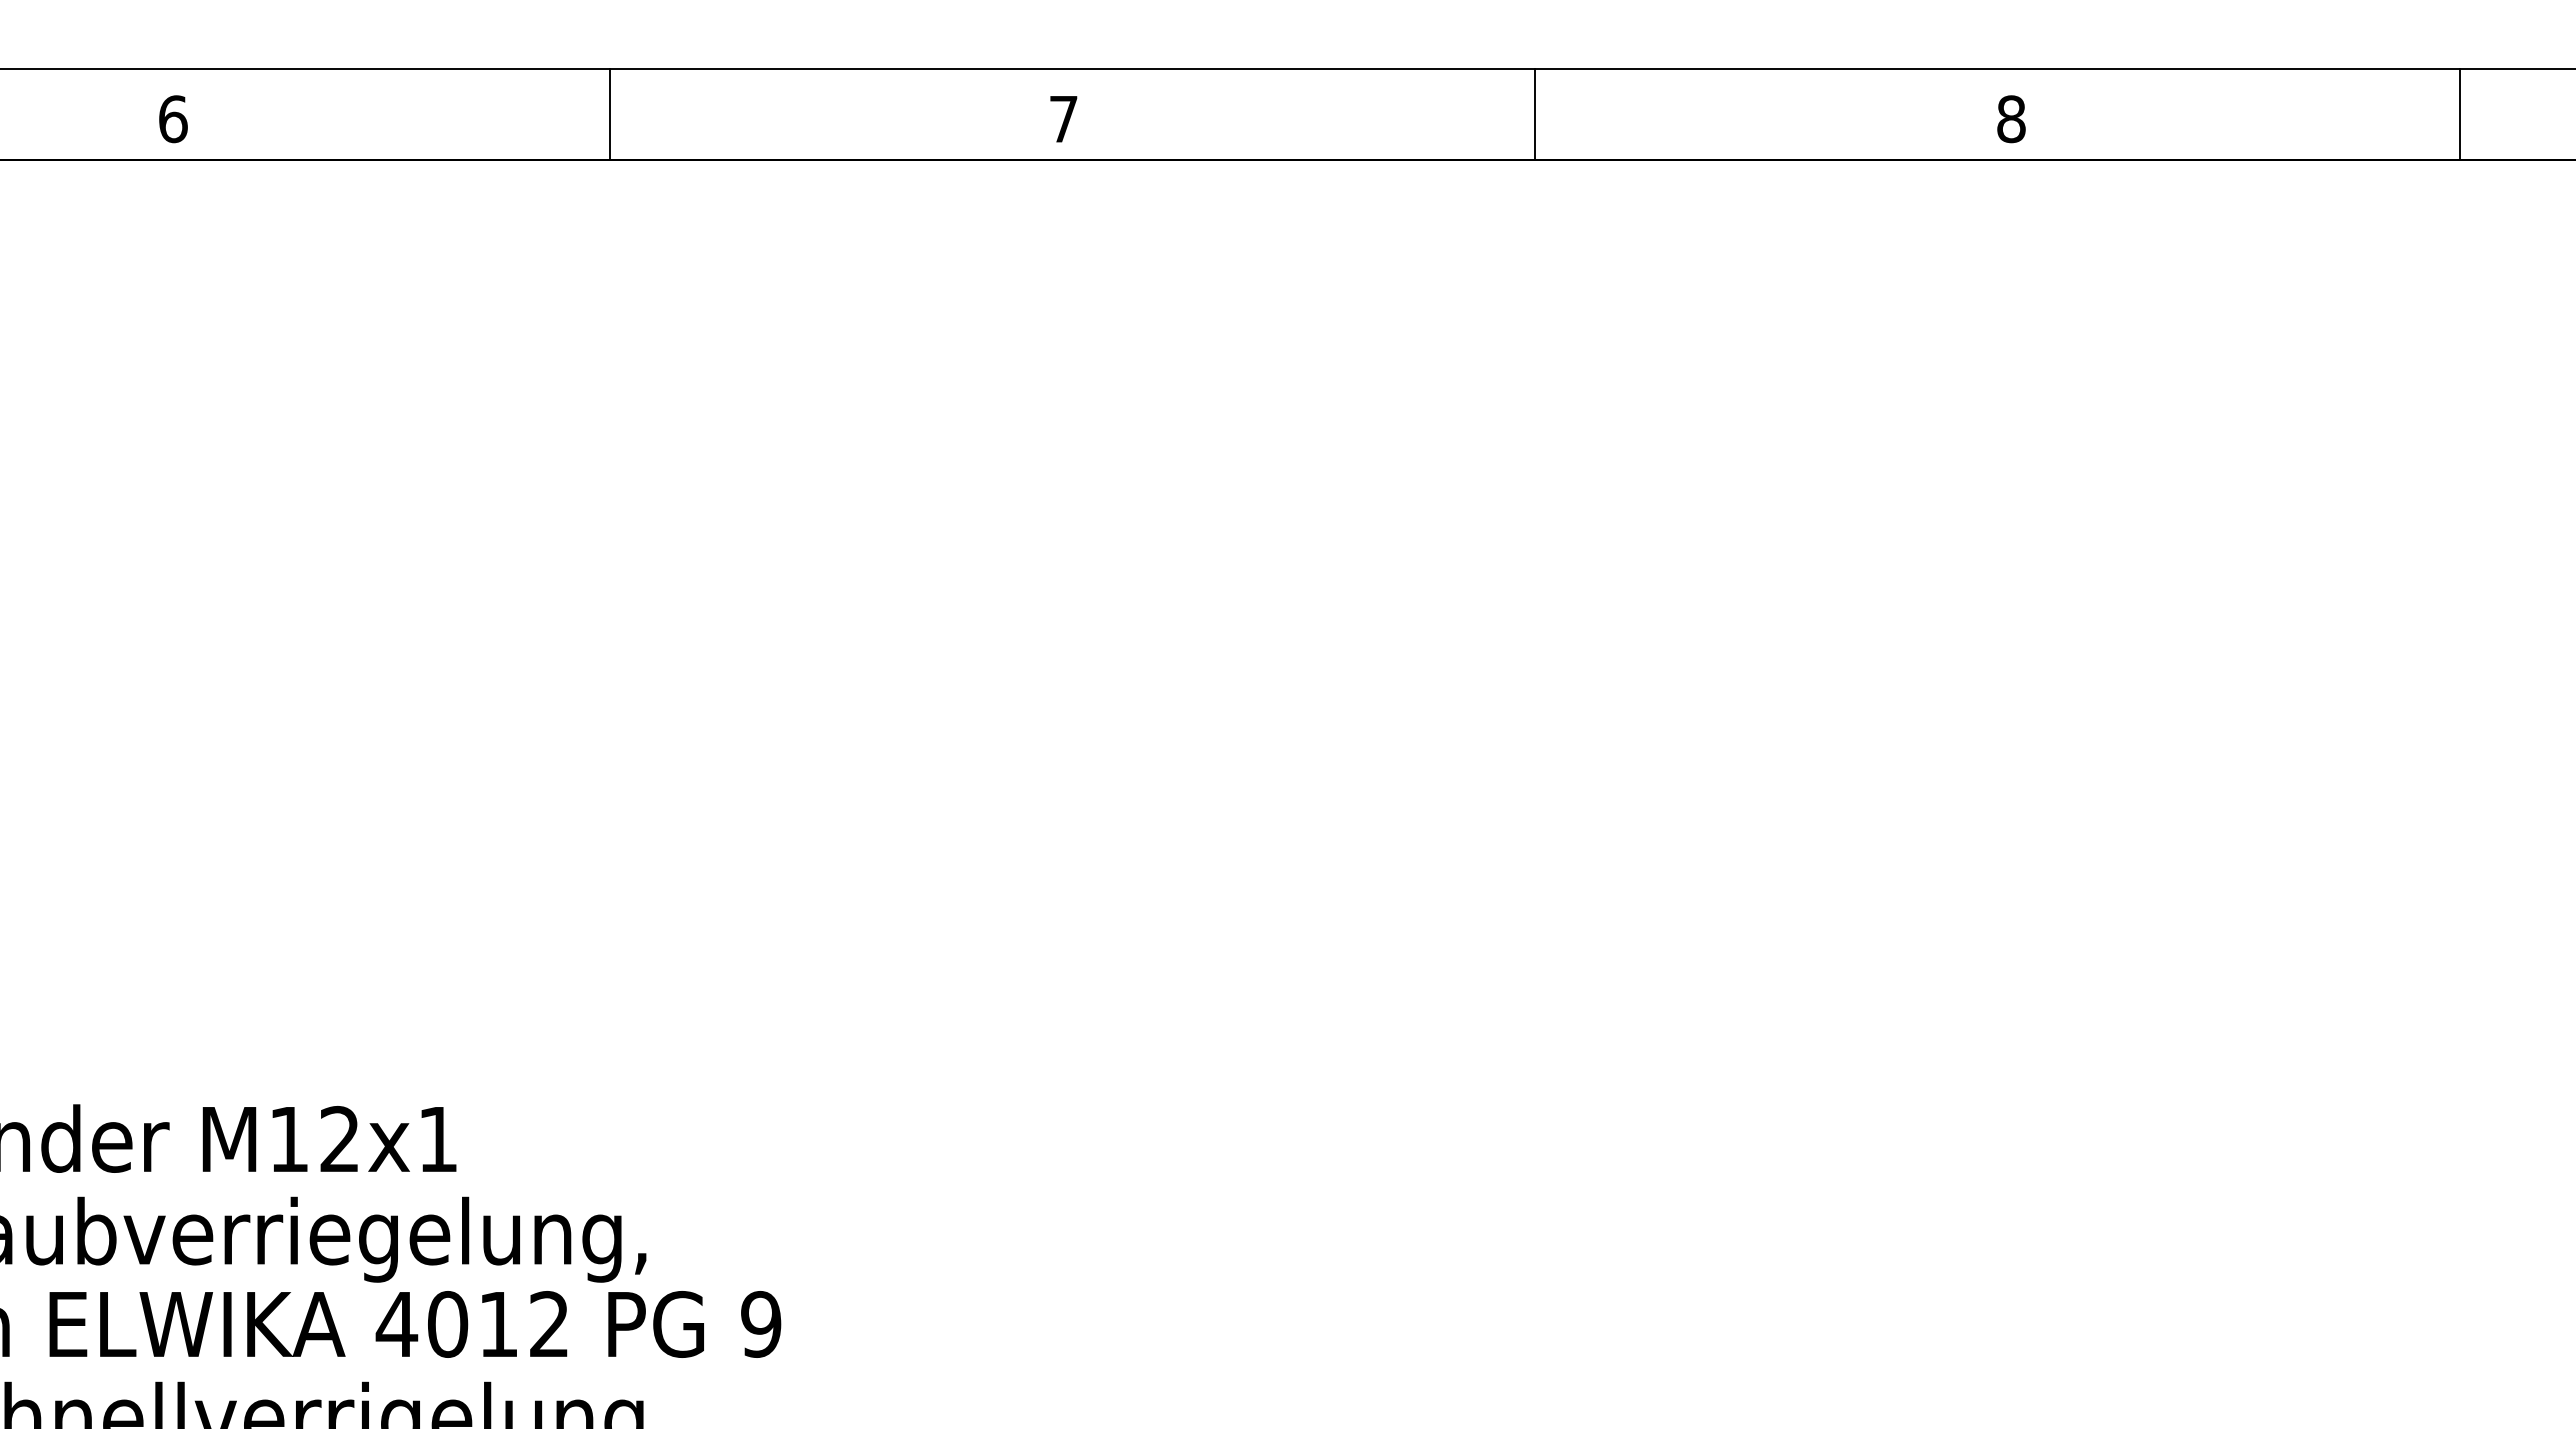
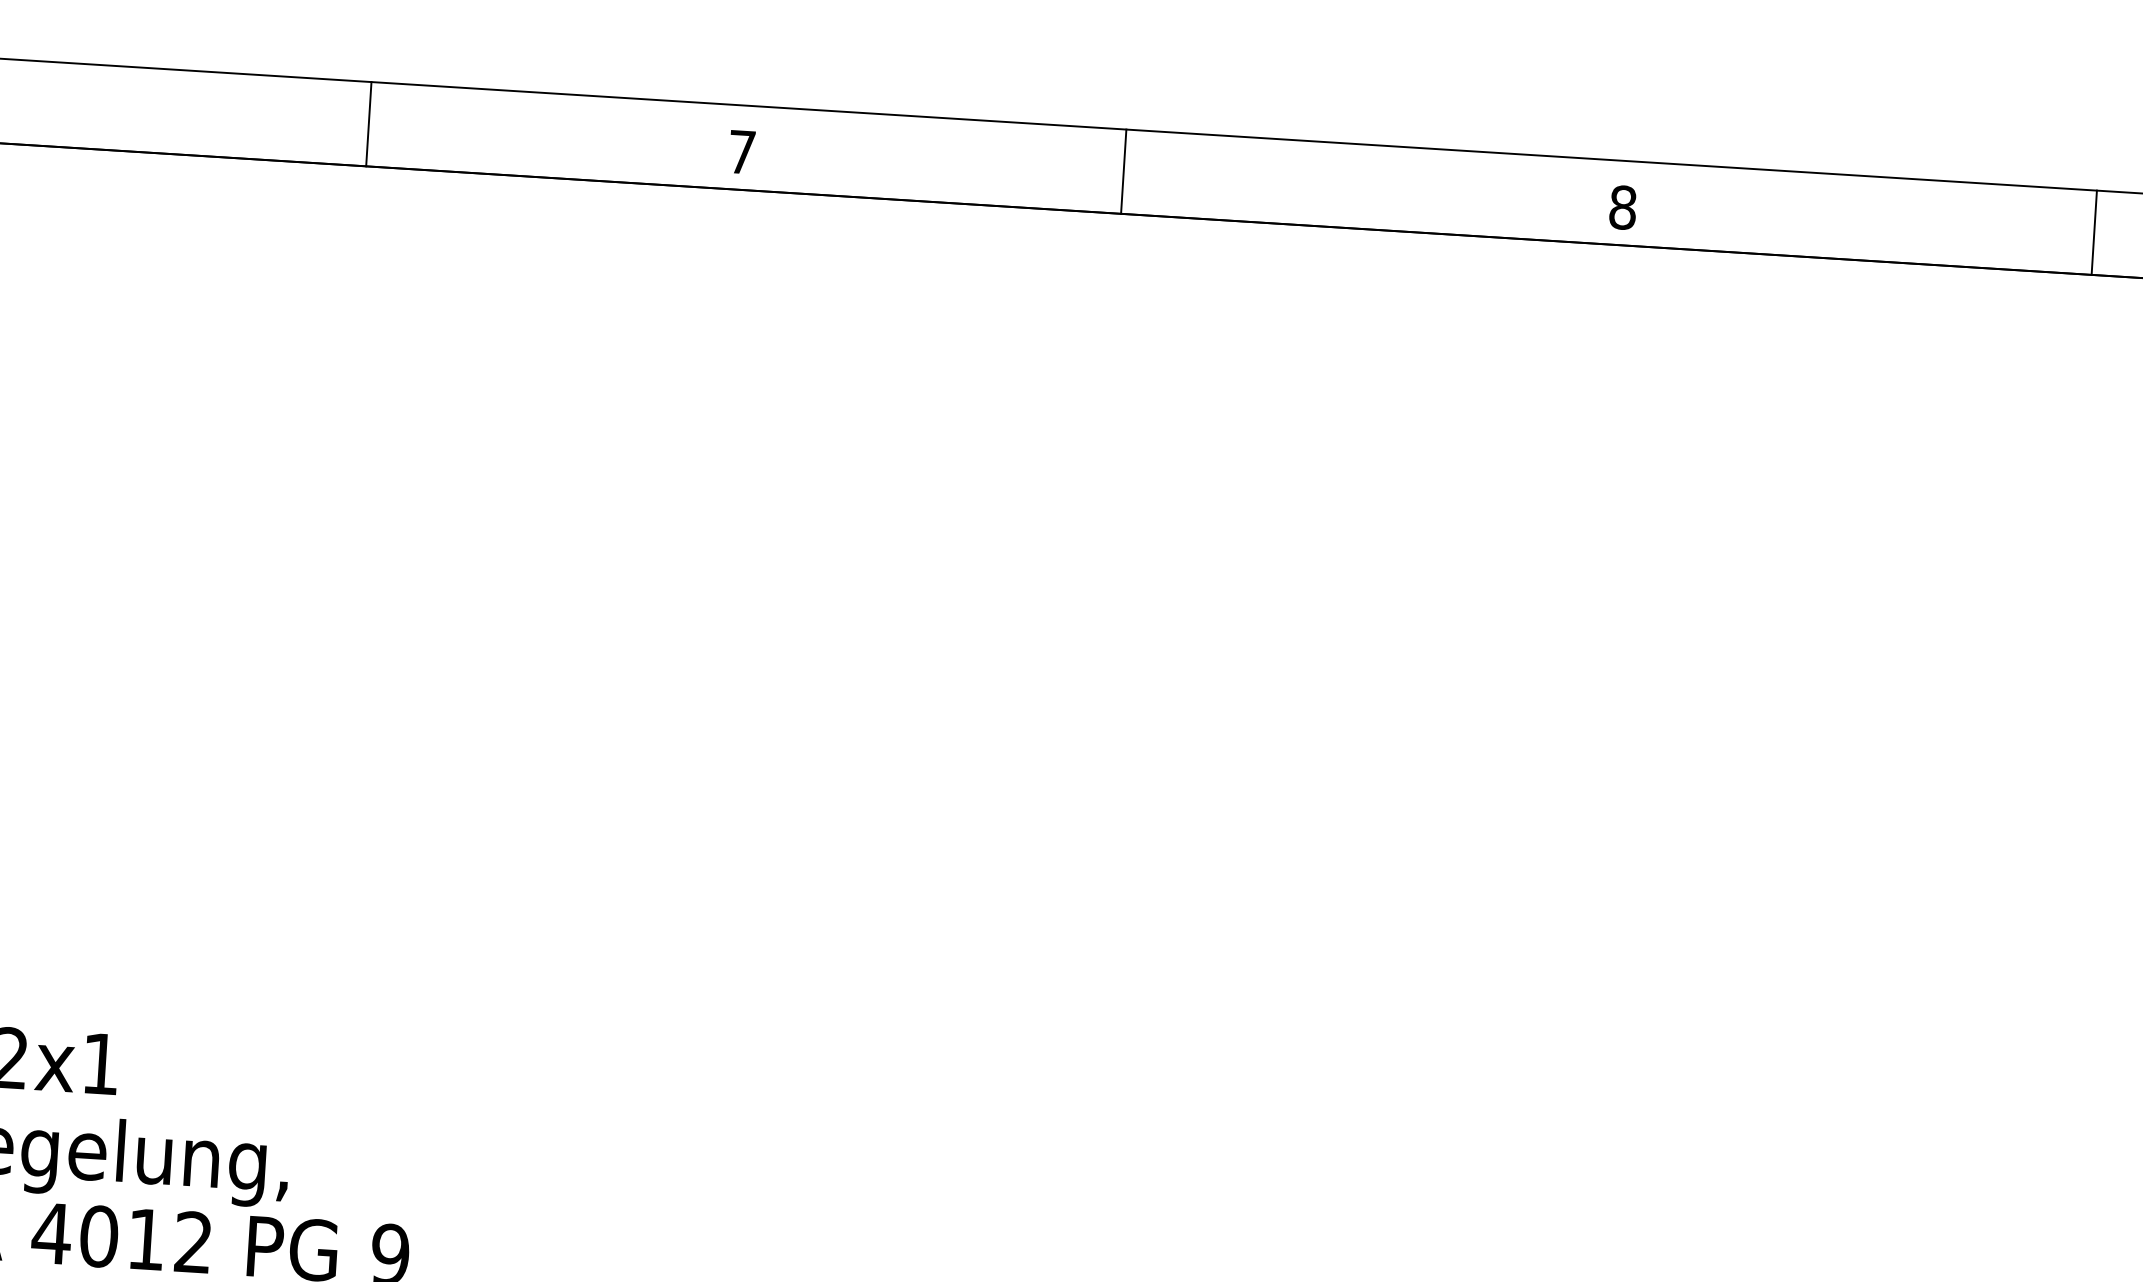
line: (609, 114) -> (368, 124), moved
line: (1534, 114) -> (1123, 171), moved
line: (2460, 114) -> (2094, 232), moved

